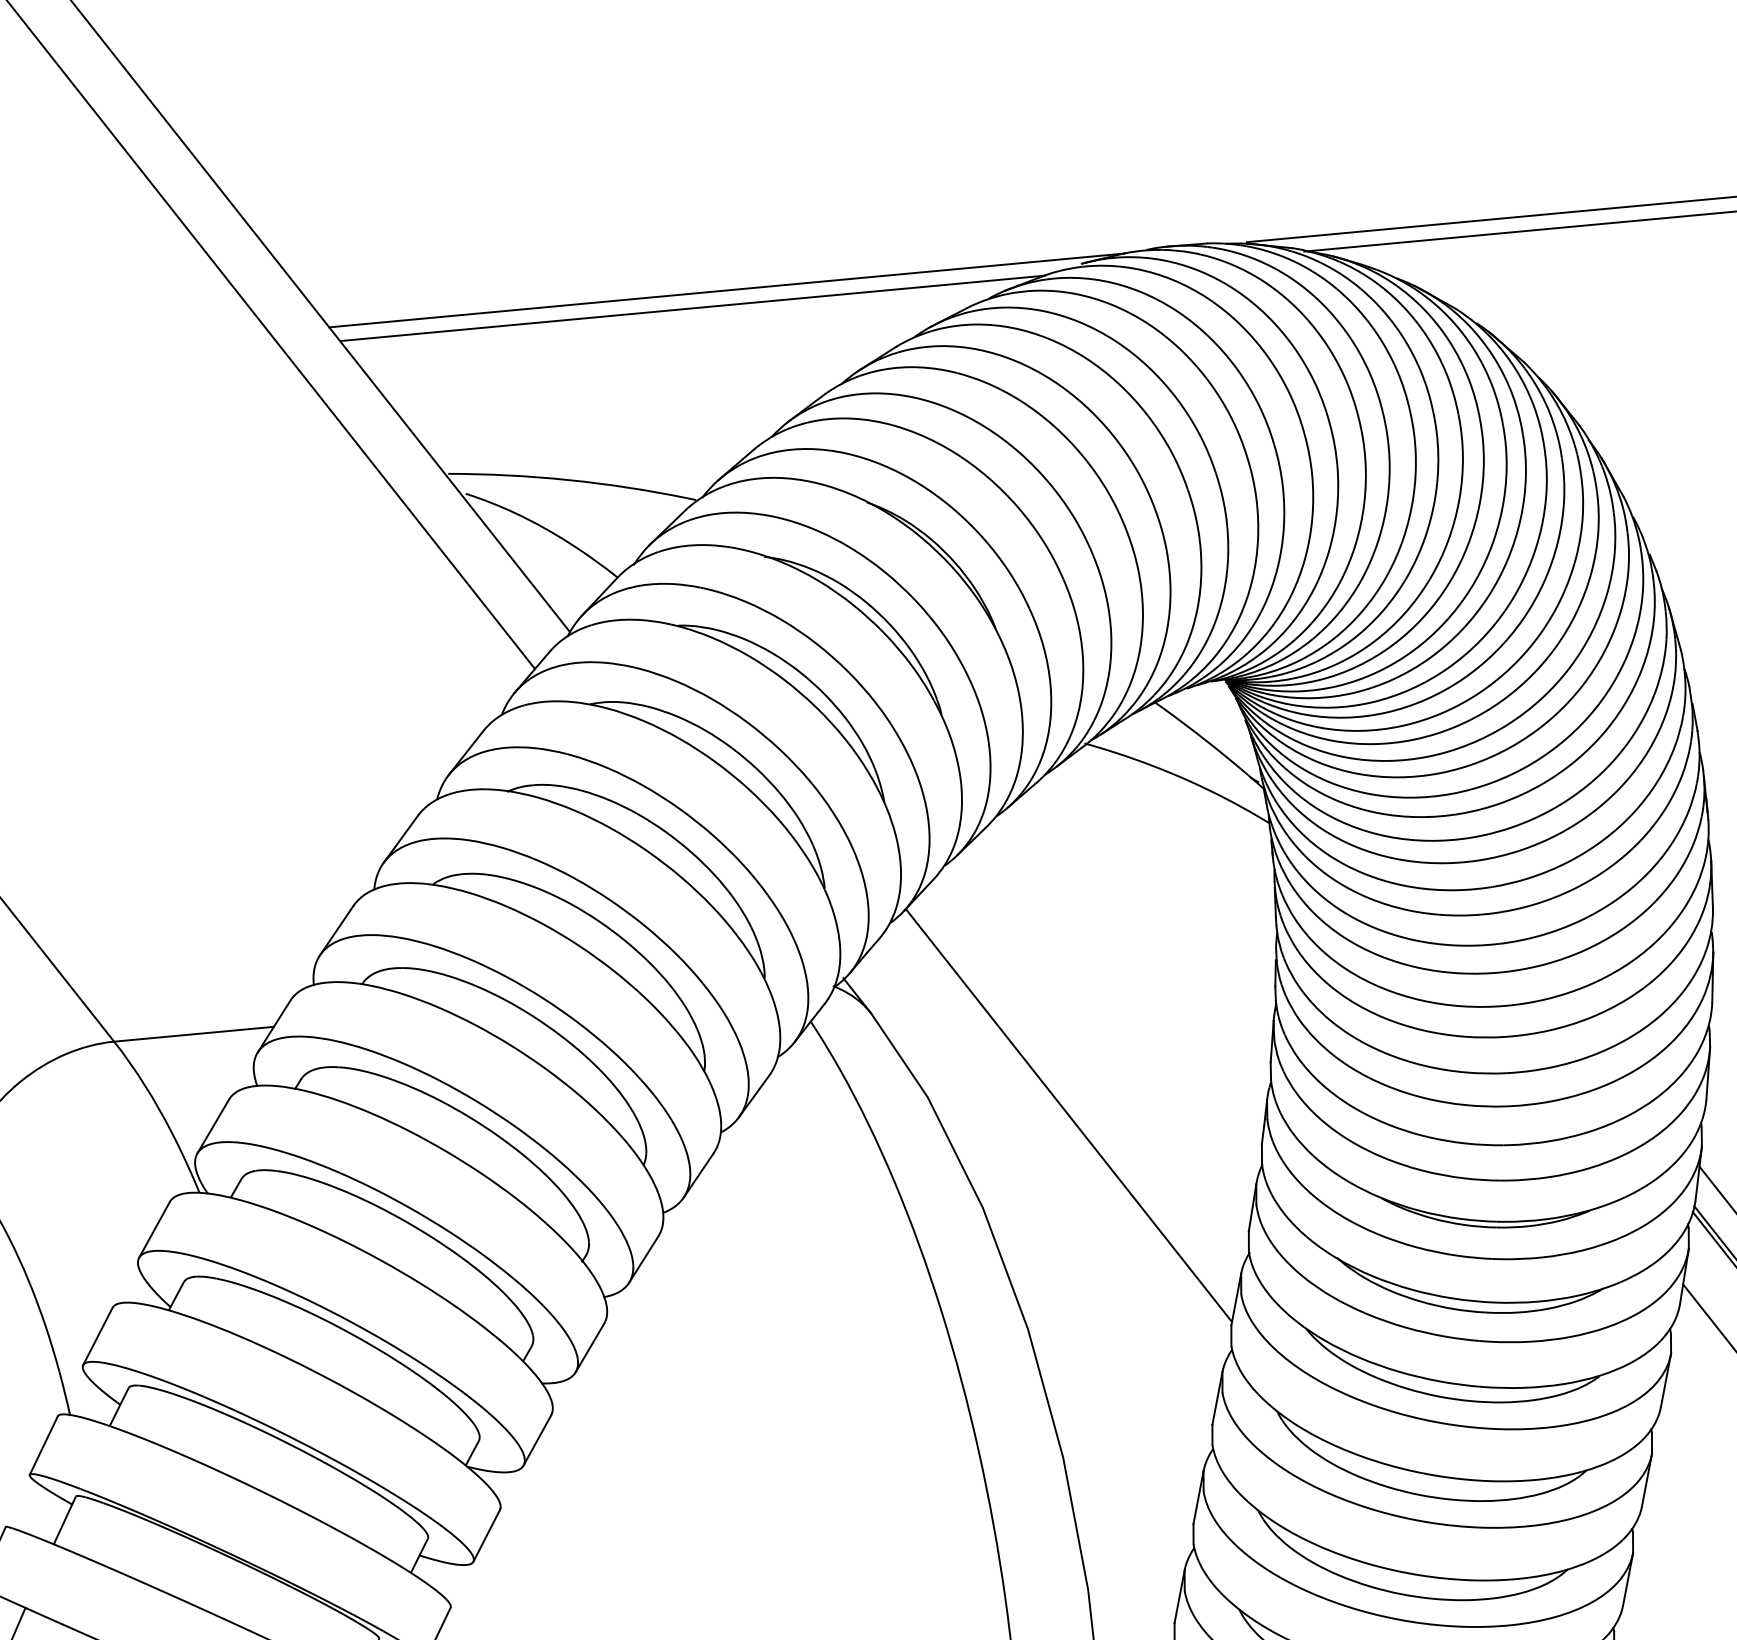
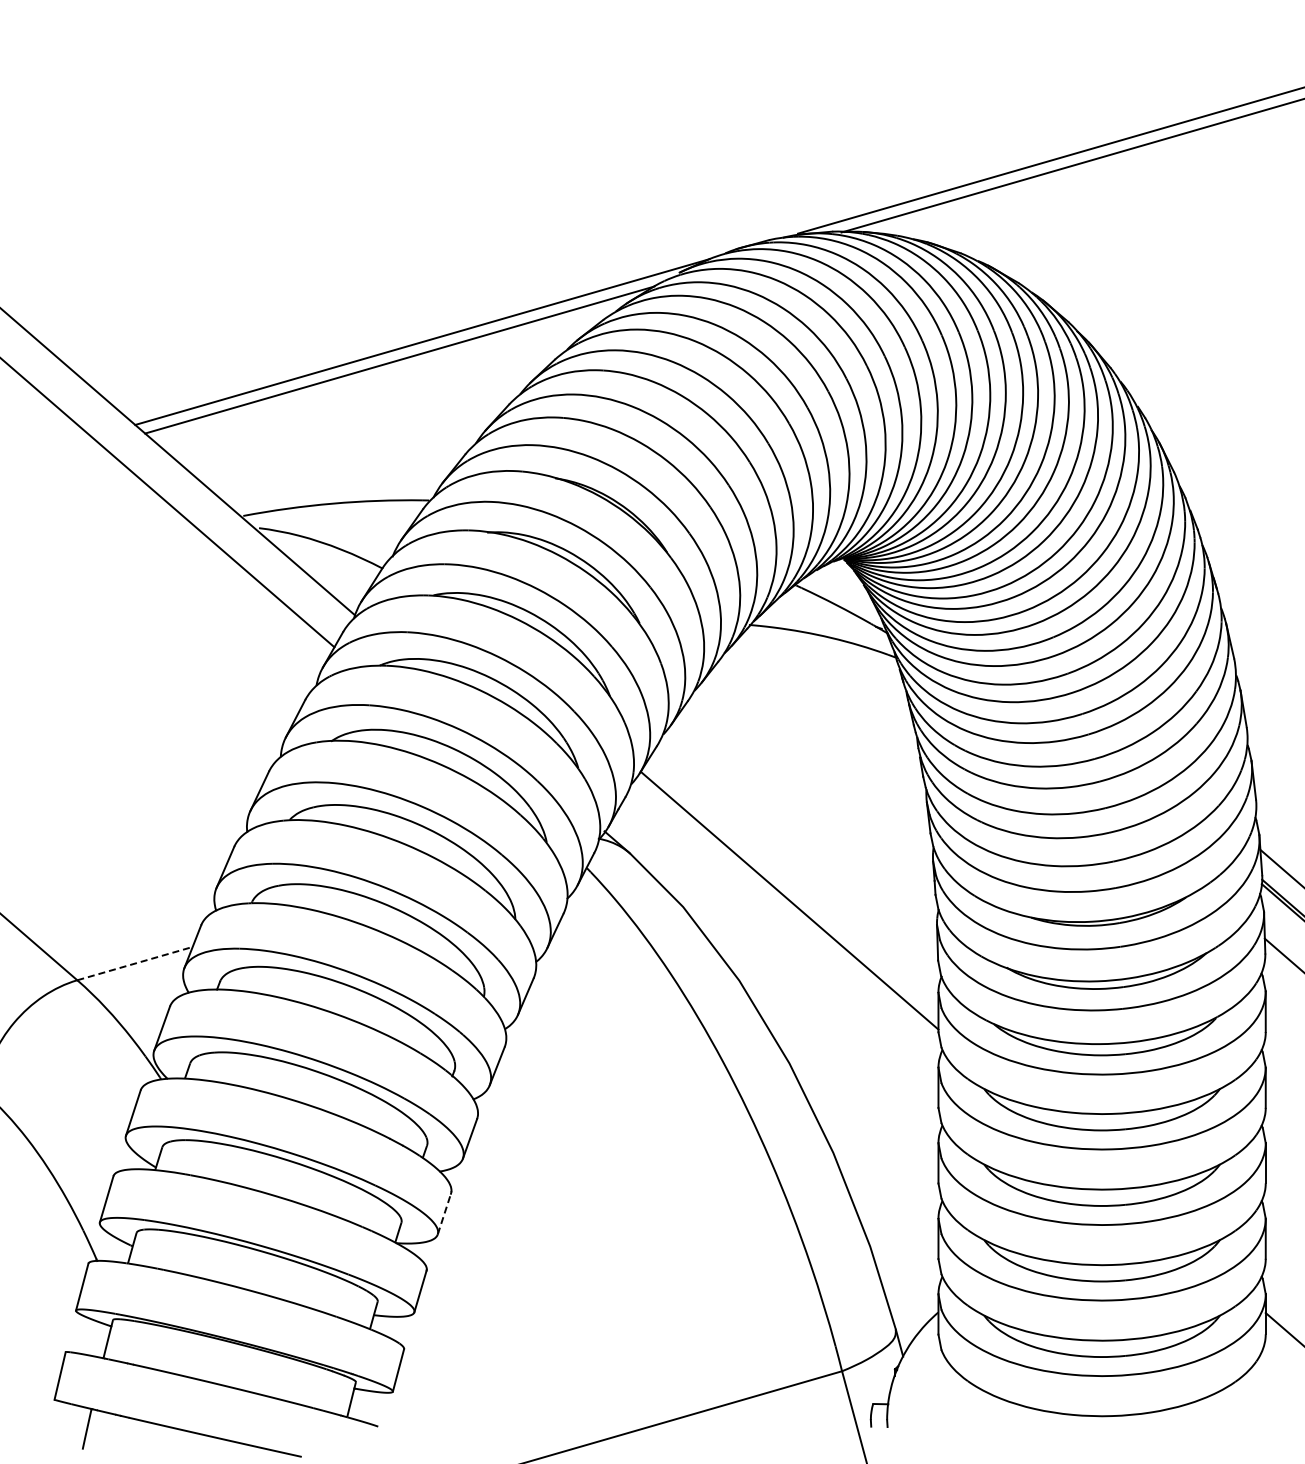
line: (194, 1034) -> (135, 963), solid -> dashed
line: (537, 1439) -> (444, 1213), solid -> dashed

